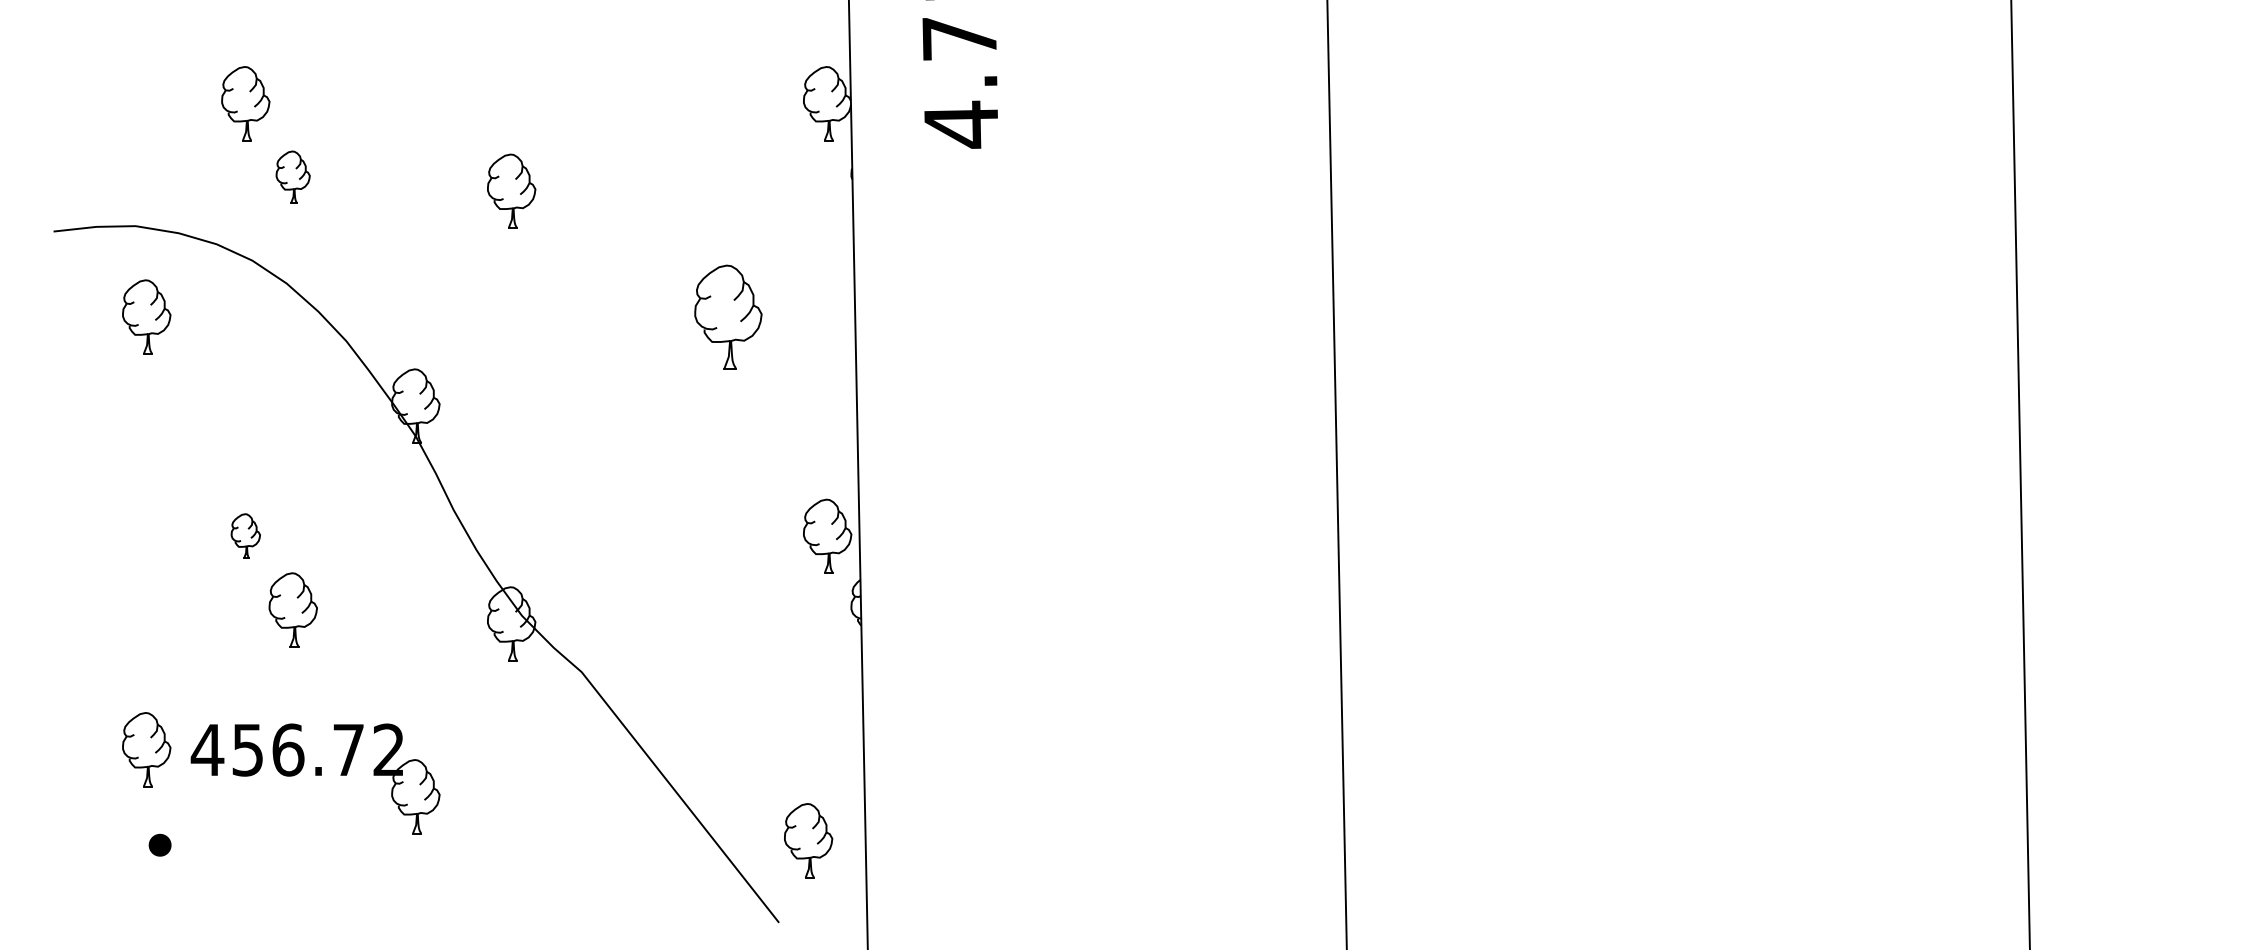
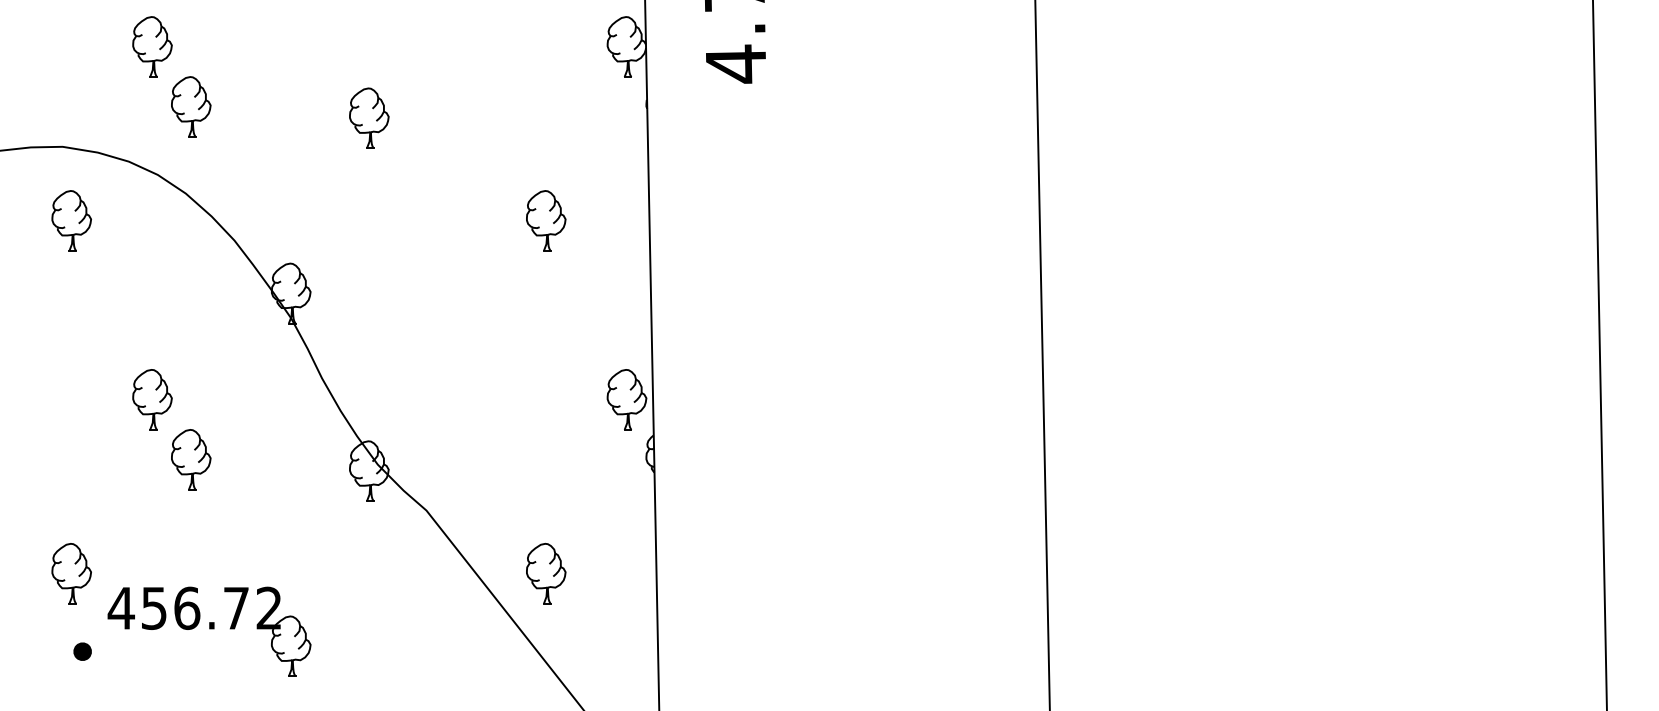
part: (292, 176) -> (190, 106), size x1.43
part: (728, 316) -> (546, 220), size x0.71
part: (245, 535) -> (152, 399), size x1.67
part: (315, 778) -> (209, 631), moved
part: (808, 840) -> (546, 573), moved

